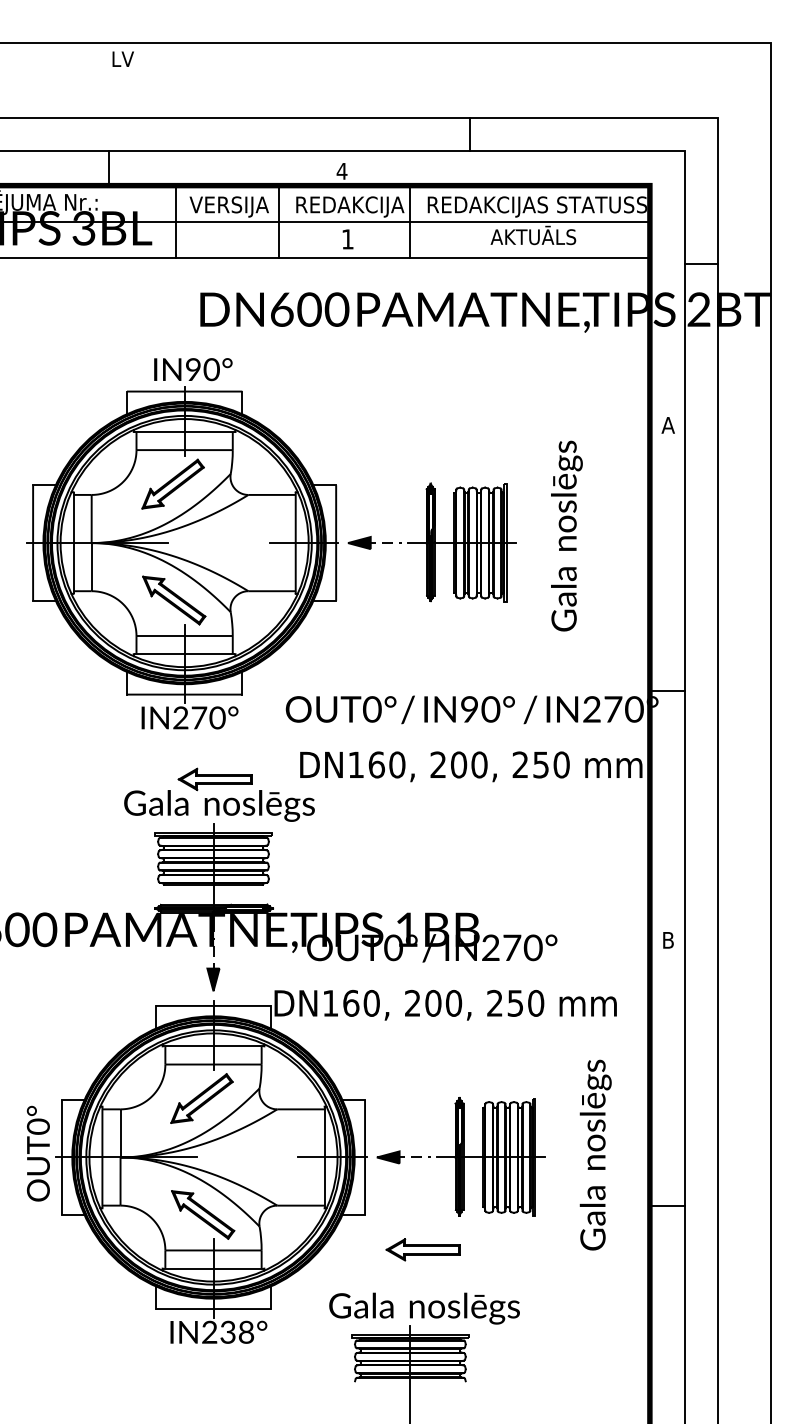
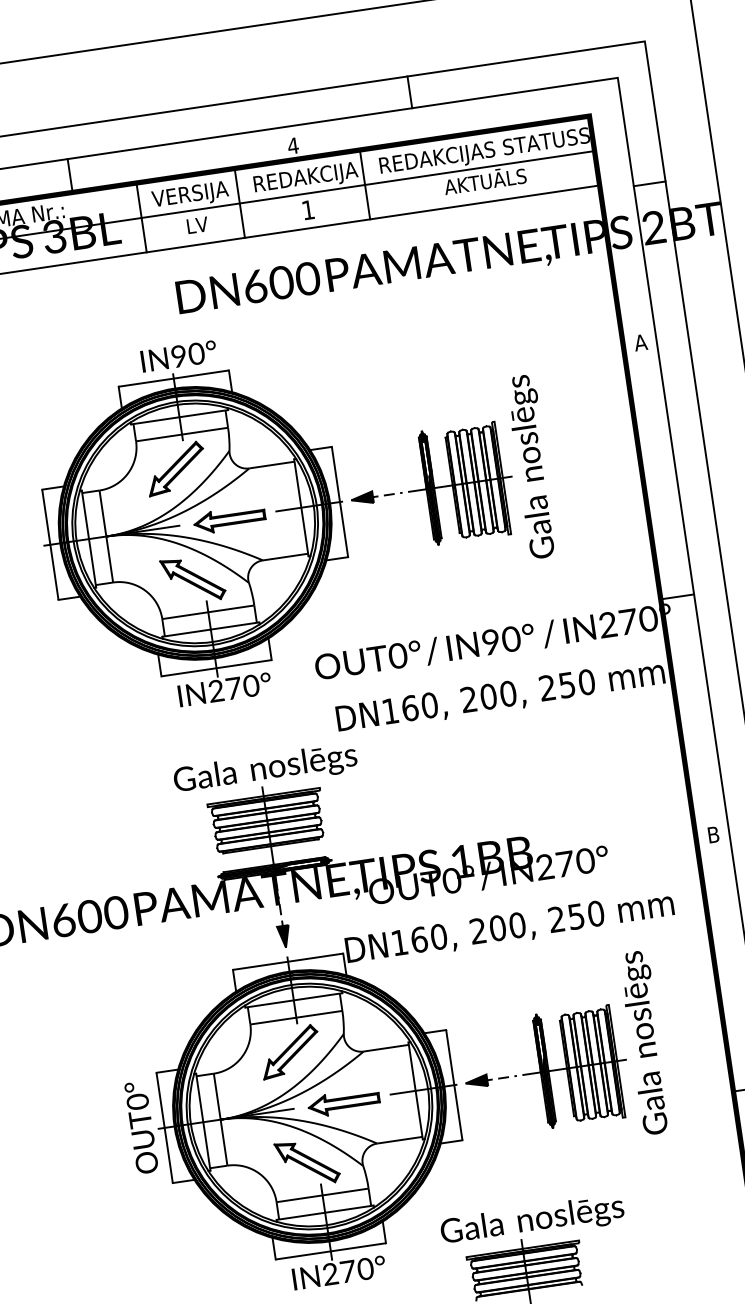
text: (122, 58) -> (196, 224), moved
text: (566, 535) -> (532, 466), moved
part: (214, 779) -> (228, 519), moved
text: (595, 1154) -> (645, 1042), moved
part: (422, 1249) -> (343, 1102), moved
text: (237, 1331) -> (356, 1269), IN238° -> IN270°

